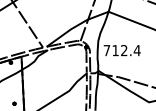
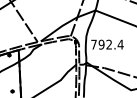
text: (115, 50) -> (101, 44), 712.4 -> 792.4

